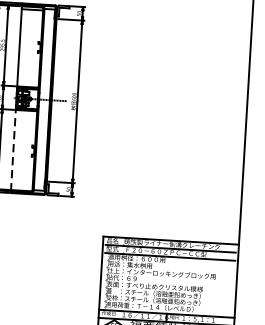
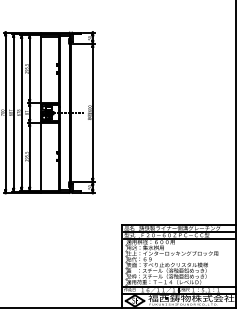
line: (13, 149) -> (41, 156), dashed -> solid

